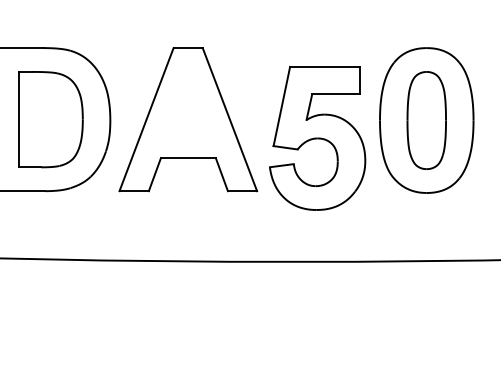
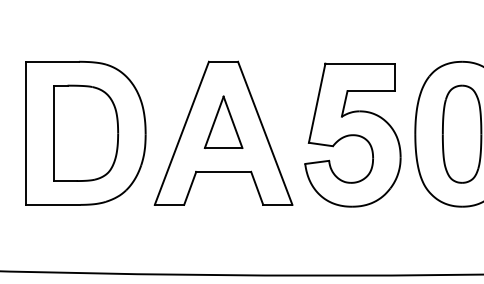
part: (188, 108) -> (223, 122), added
part: (317, 138) -> (352, 135), moved

